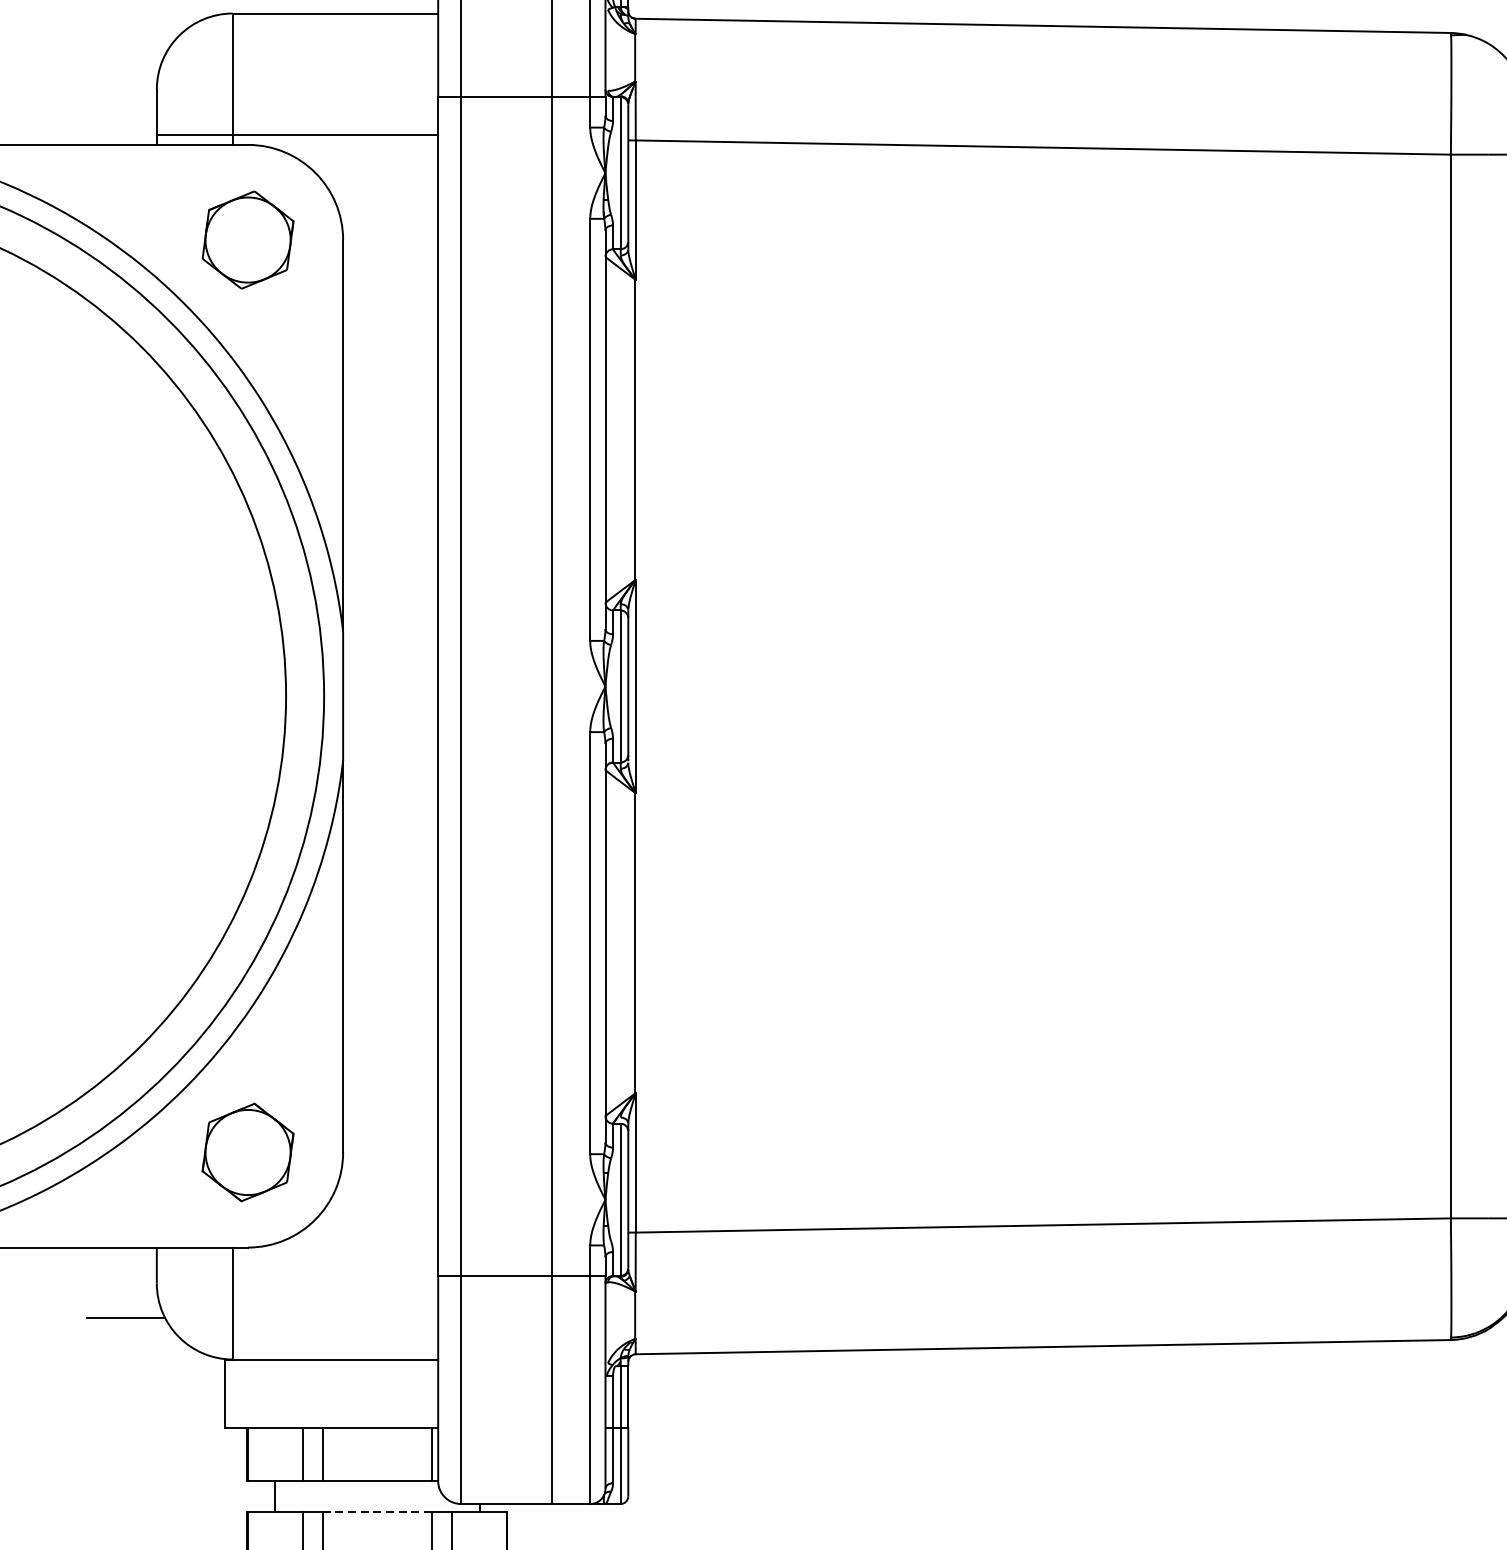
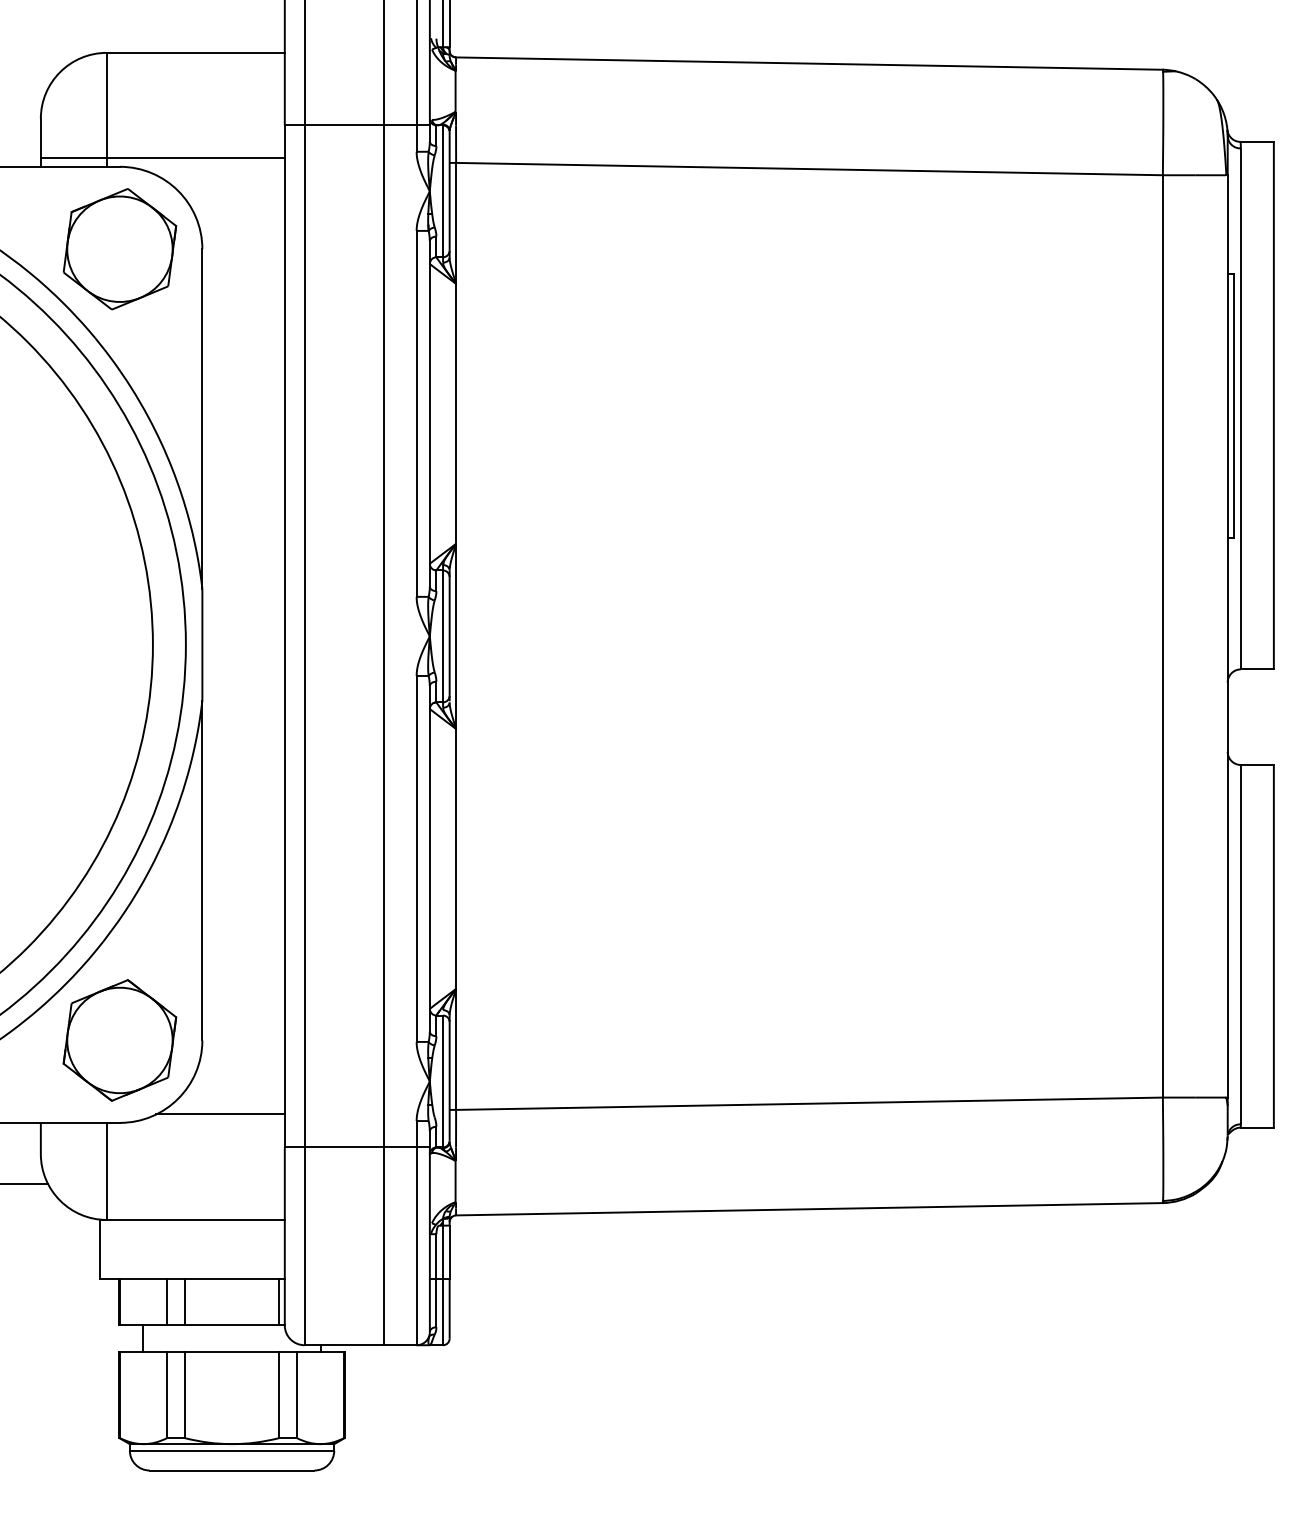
part: (247, 240) -> (119, 249), size x1.43
part: (247, 1152) -> (119, 1040), size x1.43
line: (364, 1237) -> (220, 1114), added
line: (376, 1511) -> (231, 1351), dashed -> solid

